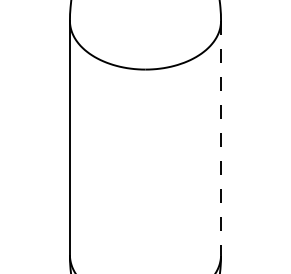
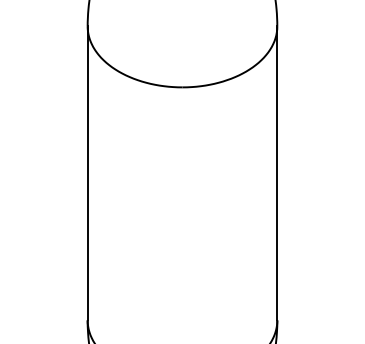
line: (221, 138) -> (277, 173), dashed -> solid

